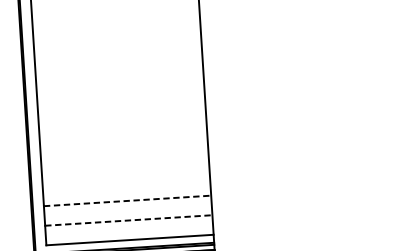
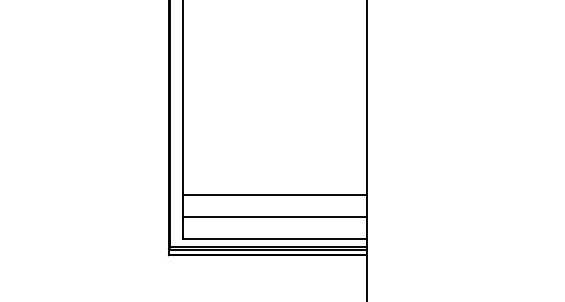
line: (128, 201) -> (275, 195), dashed -> solid
line: (129, 220) -> (275, 216), dashed -> solid

